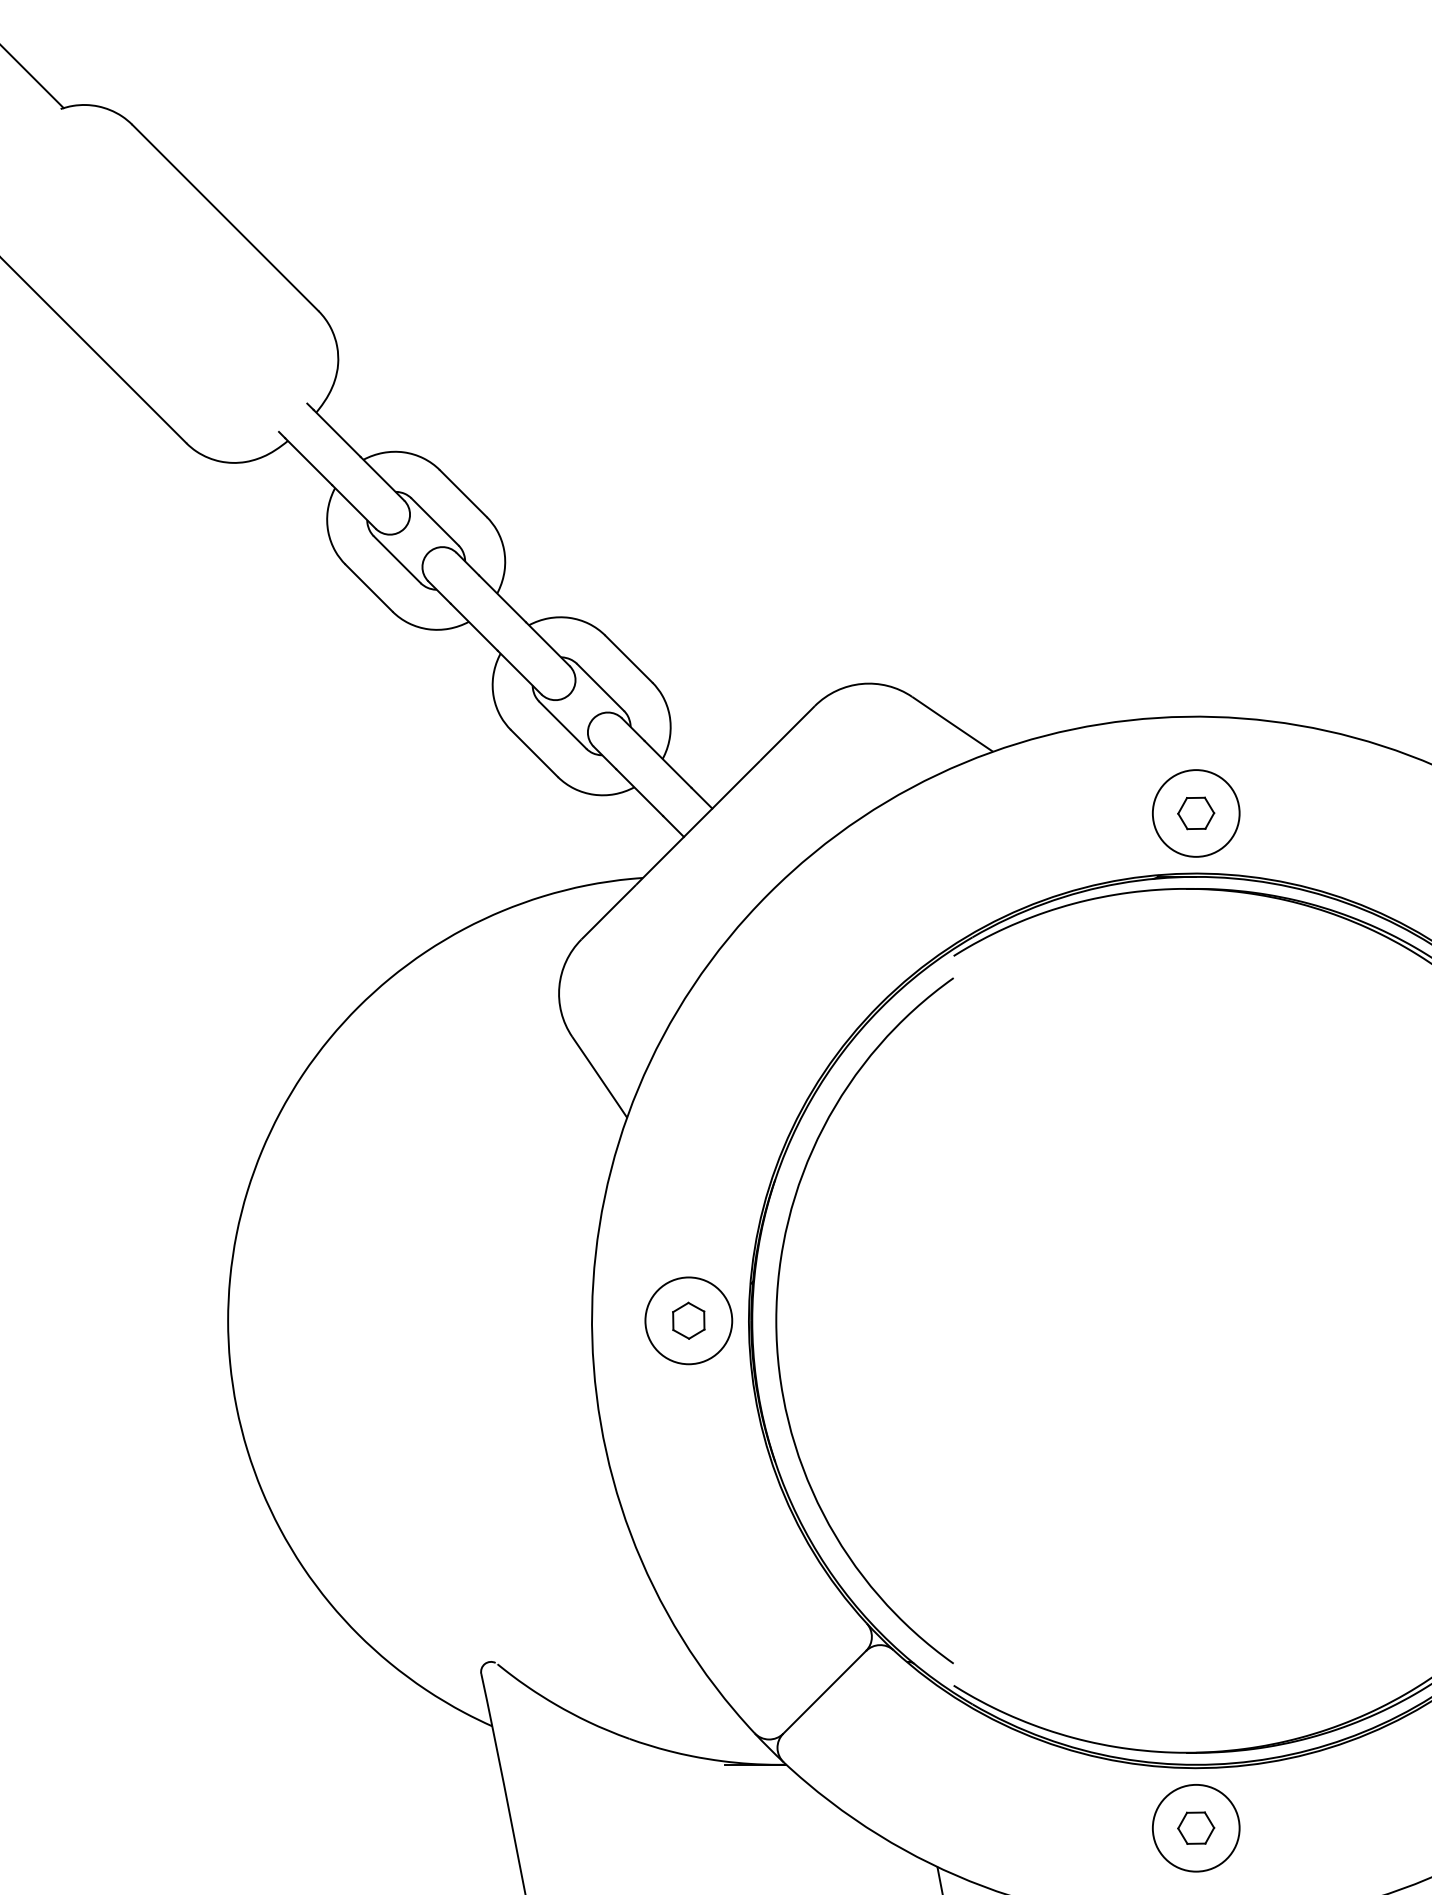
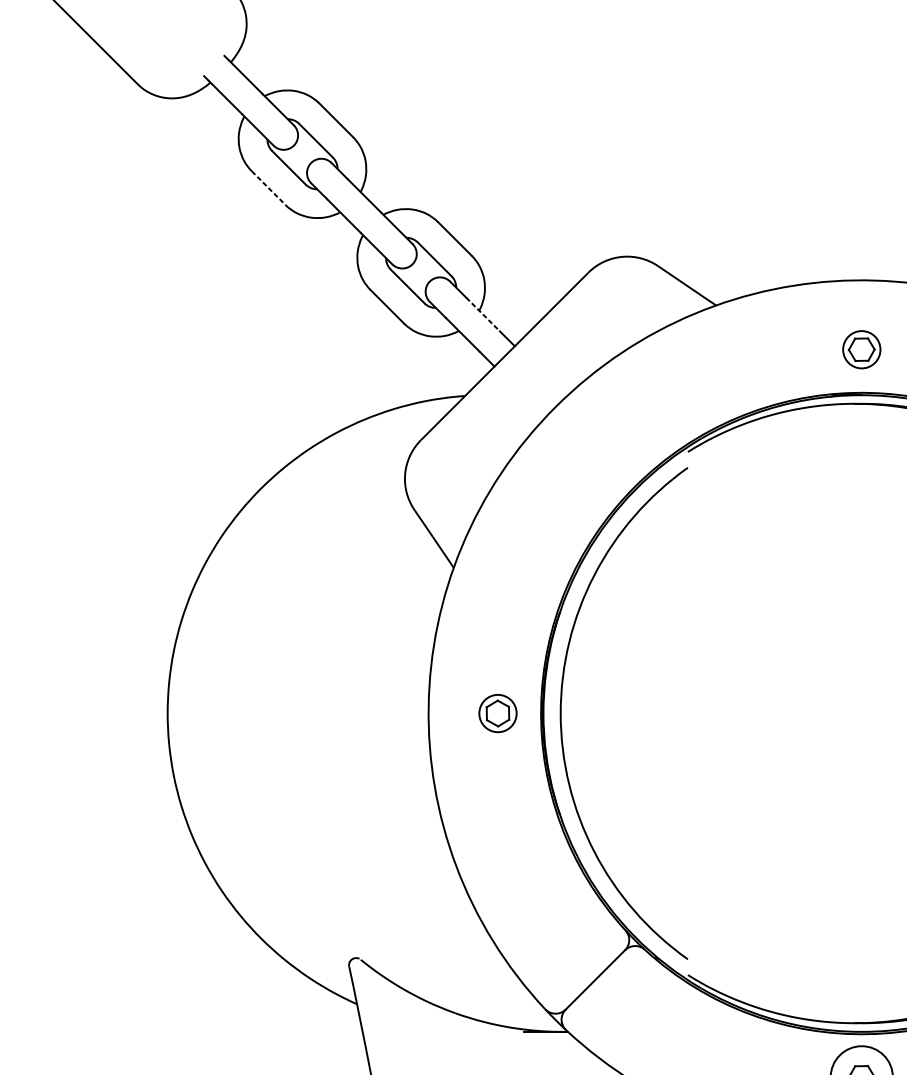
line: (369, 588) -> (269, 188), solid -> dashed
line: (668, 764) -> (483, 314), solid -> dashed
circle: (1195, 813) -> (861, 349), size x0.6
circle: (688, 1320) -> (497, 713), size x0.6

